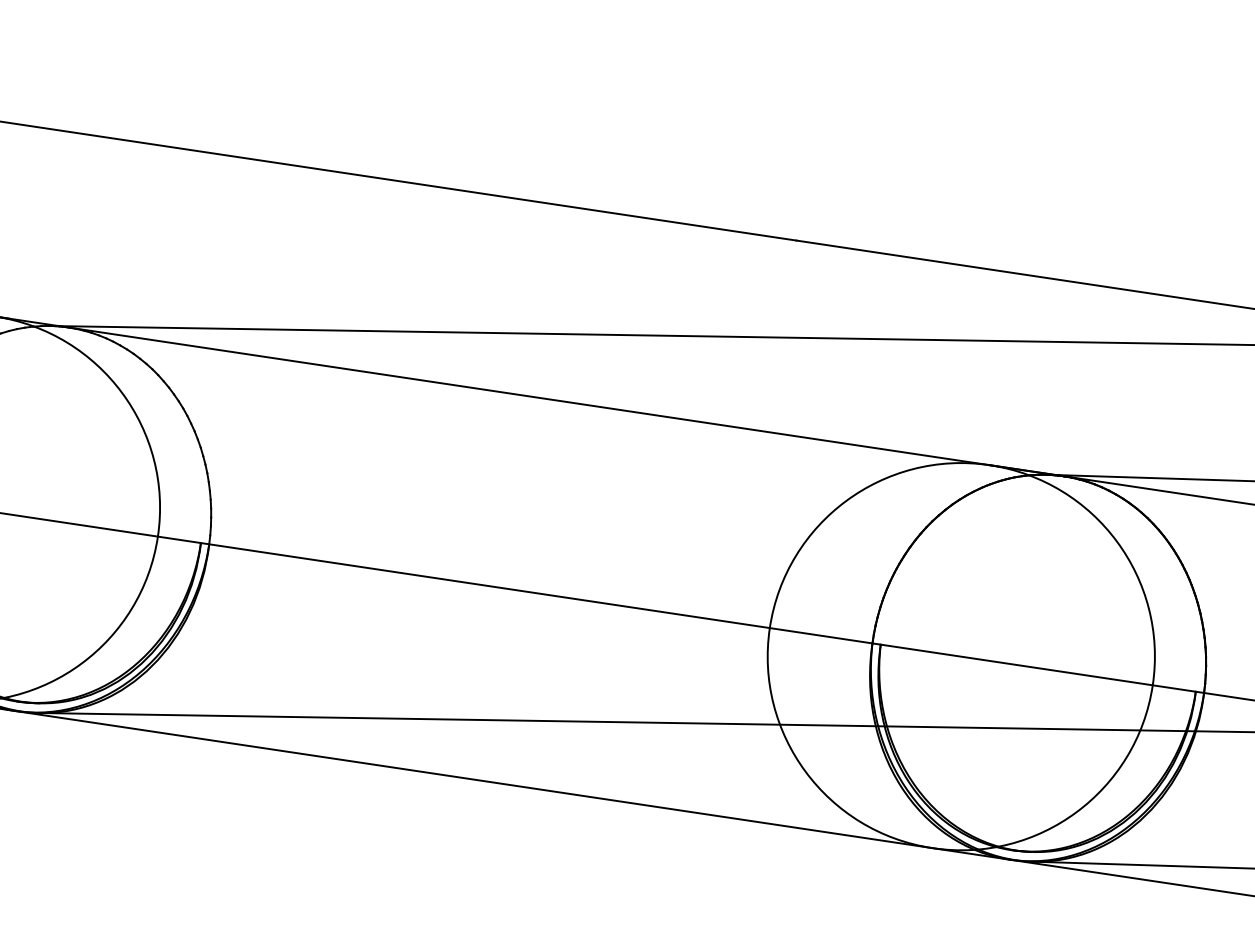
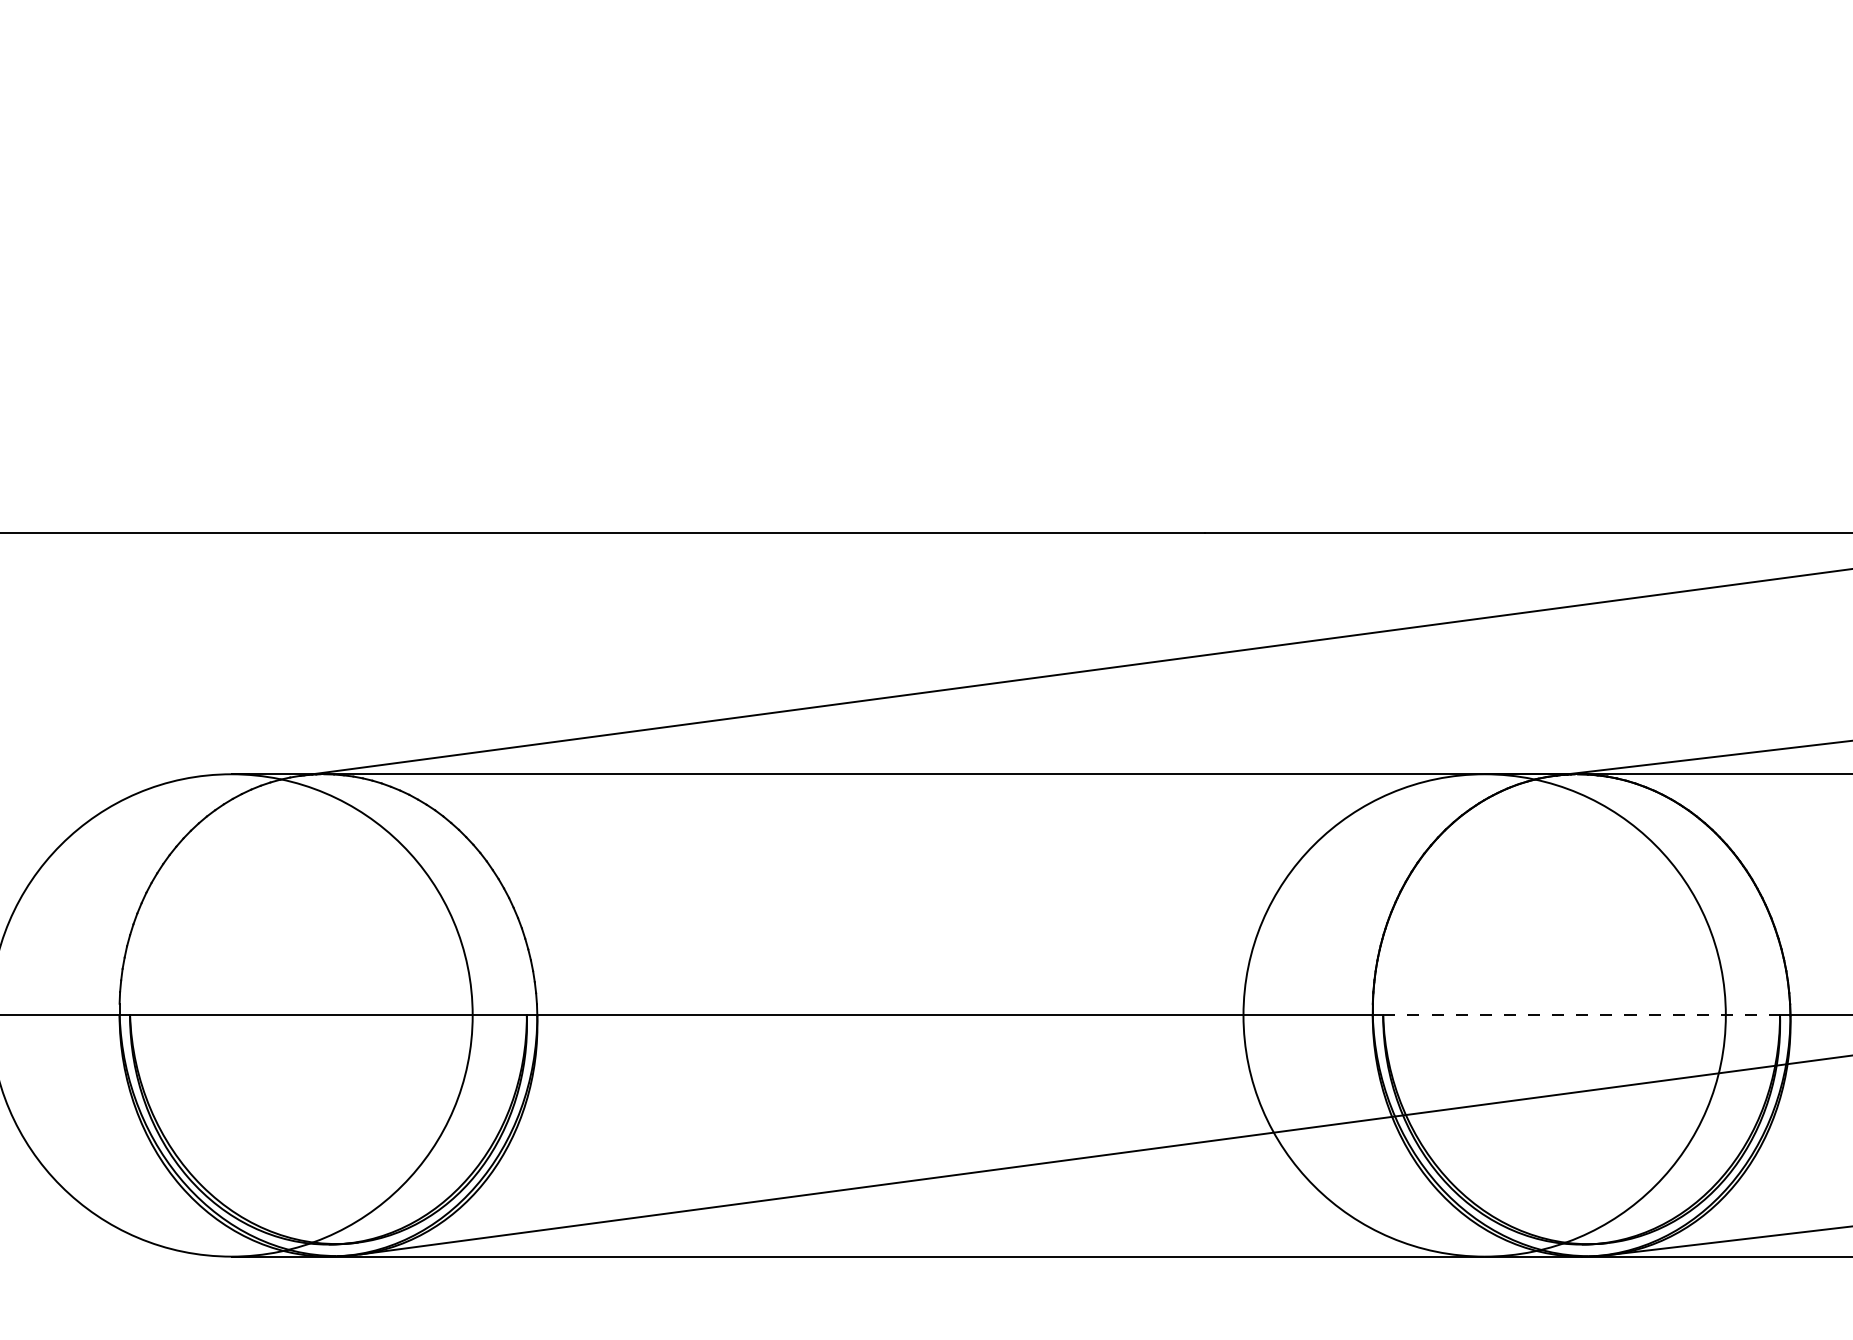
line: (1038, 668) -> (1582, 1015), solid -> dashed

